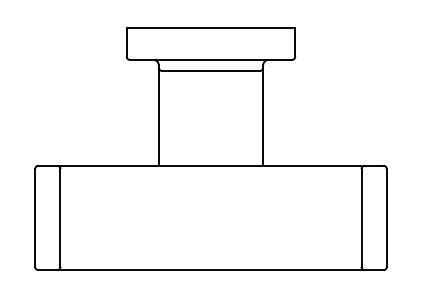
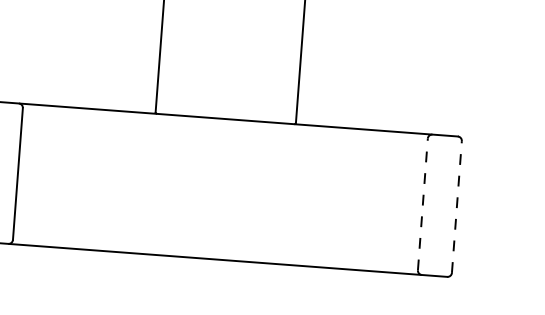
line: (361, 217) -> (422, 203), solid -> dashed
line: (386, 217) -> (456, 206), solid -> dashed

